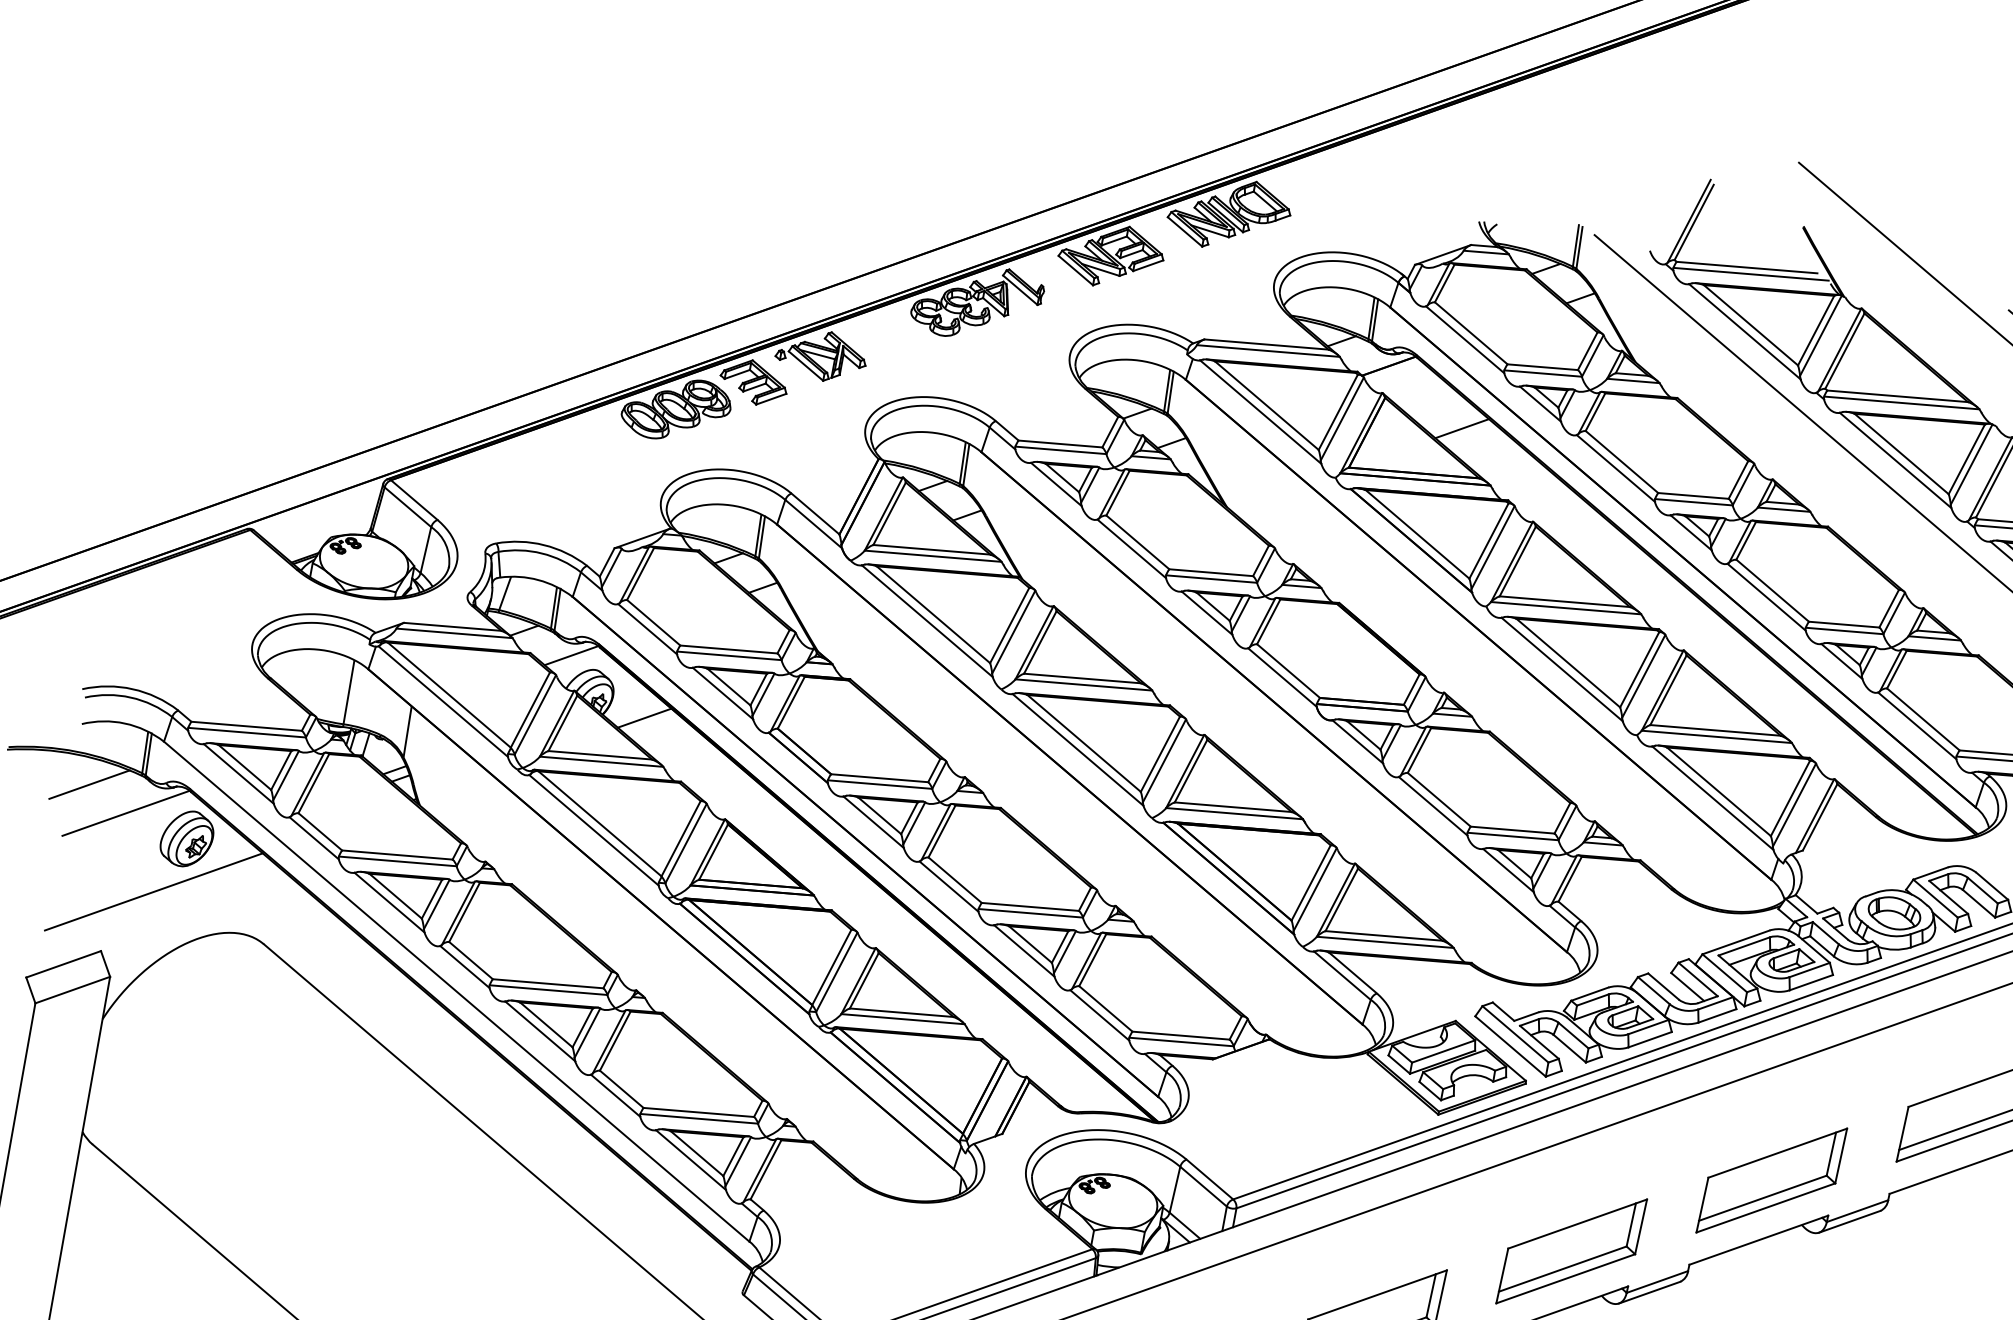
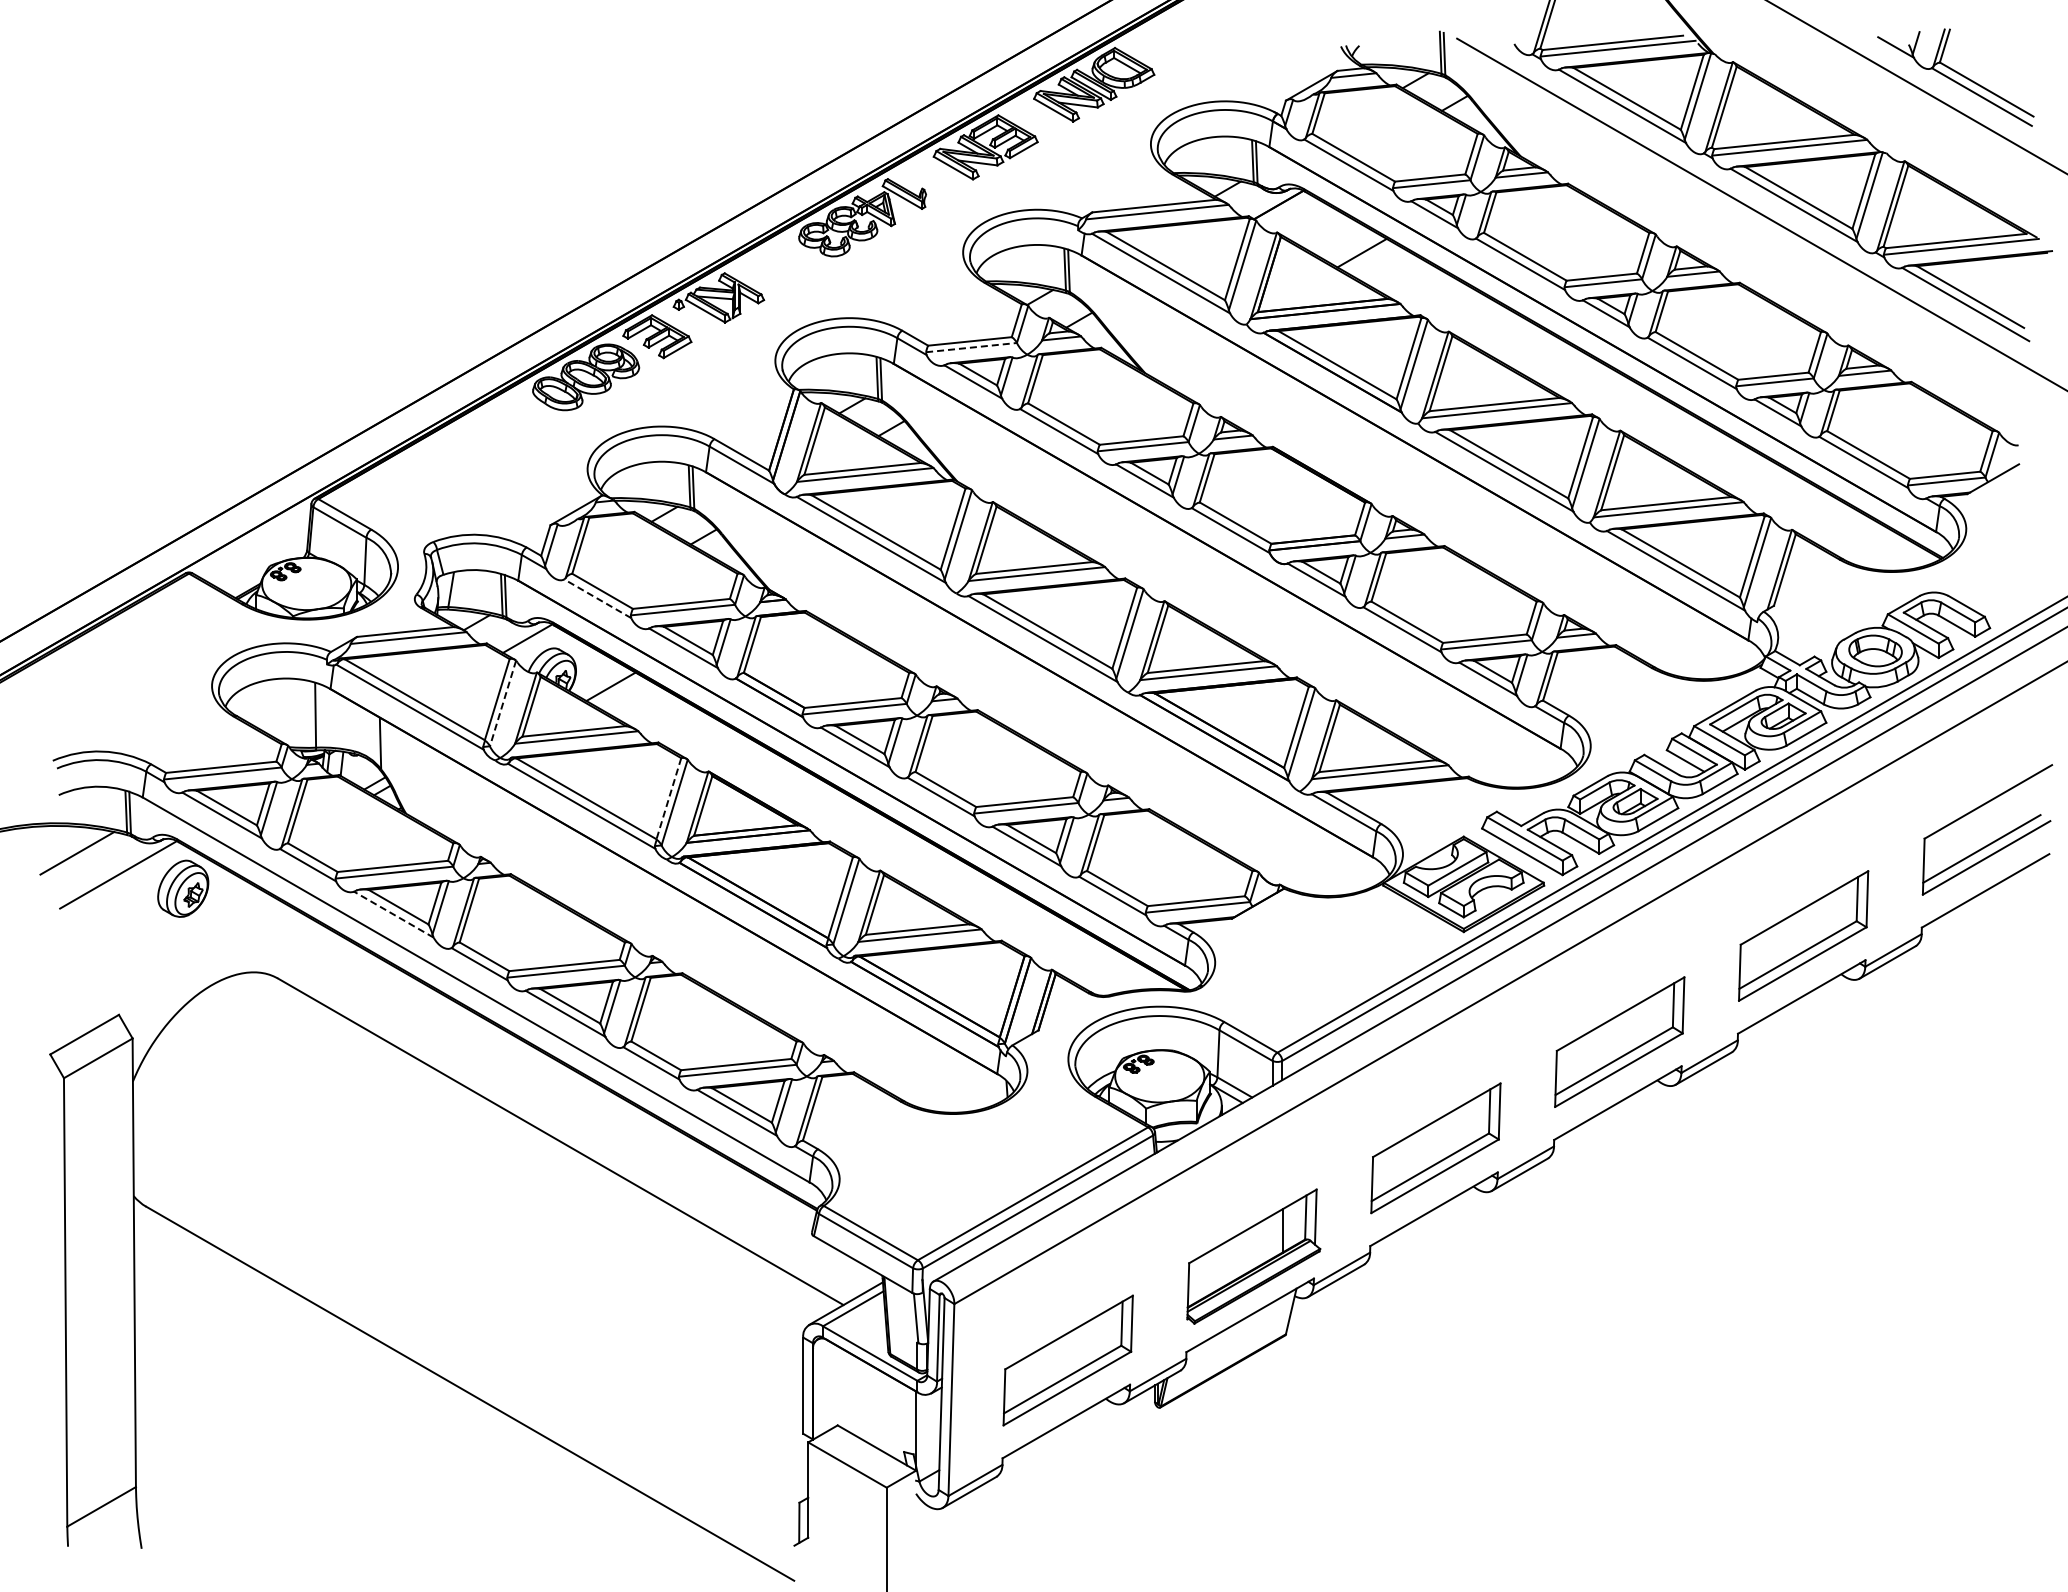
line: (1060, 450) -> (971, 347), solid -> dashed
line: (647, 628) -> (597, 598), solid -> dashed
line: (535, 715) -> (503, 703), solid -> dashed
line: (680, 839) -> (668, 799), solid -> dashed
line: (154, 891) -> (160, 946), removed
line: (389, 902) -> (393, 914), solid -> dashed

